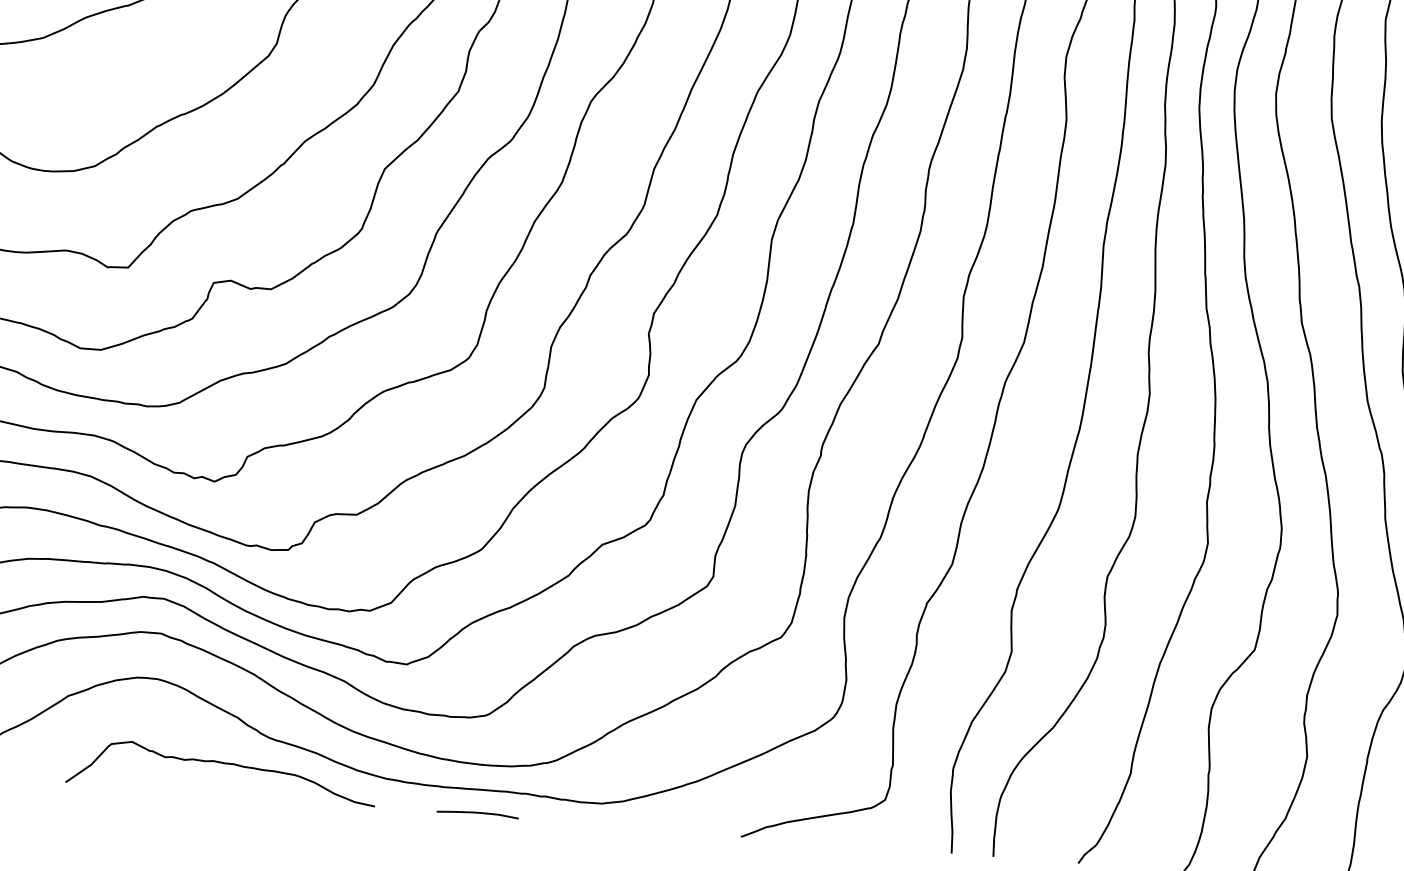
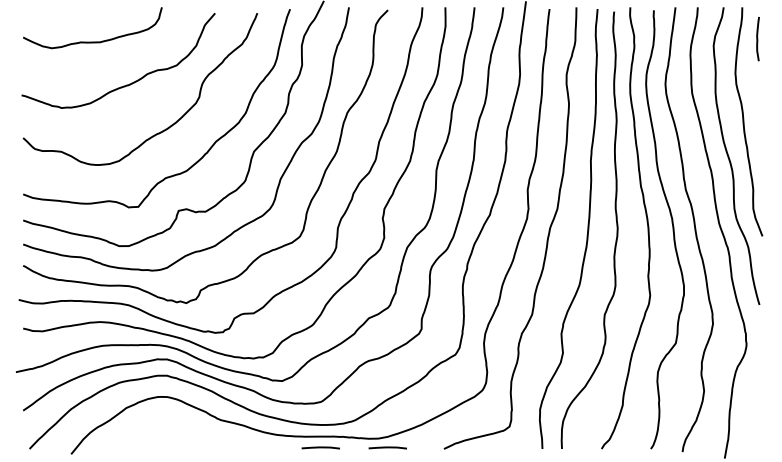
curve: (220, 764) -> (199, 434), removed
line: (620, 824) -> (387, 447), added

